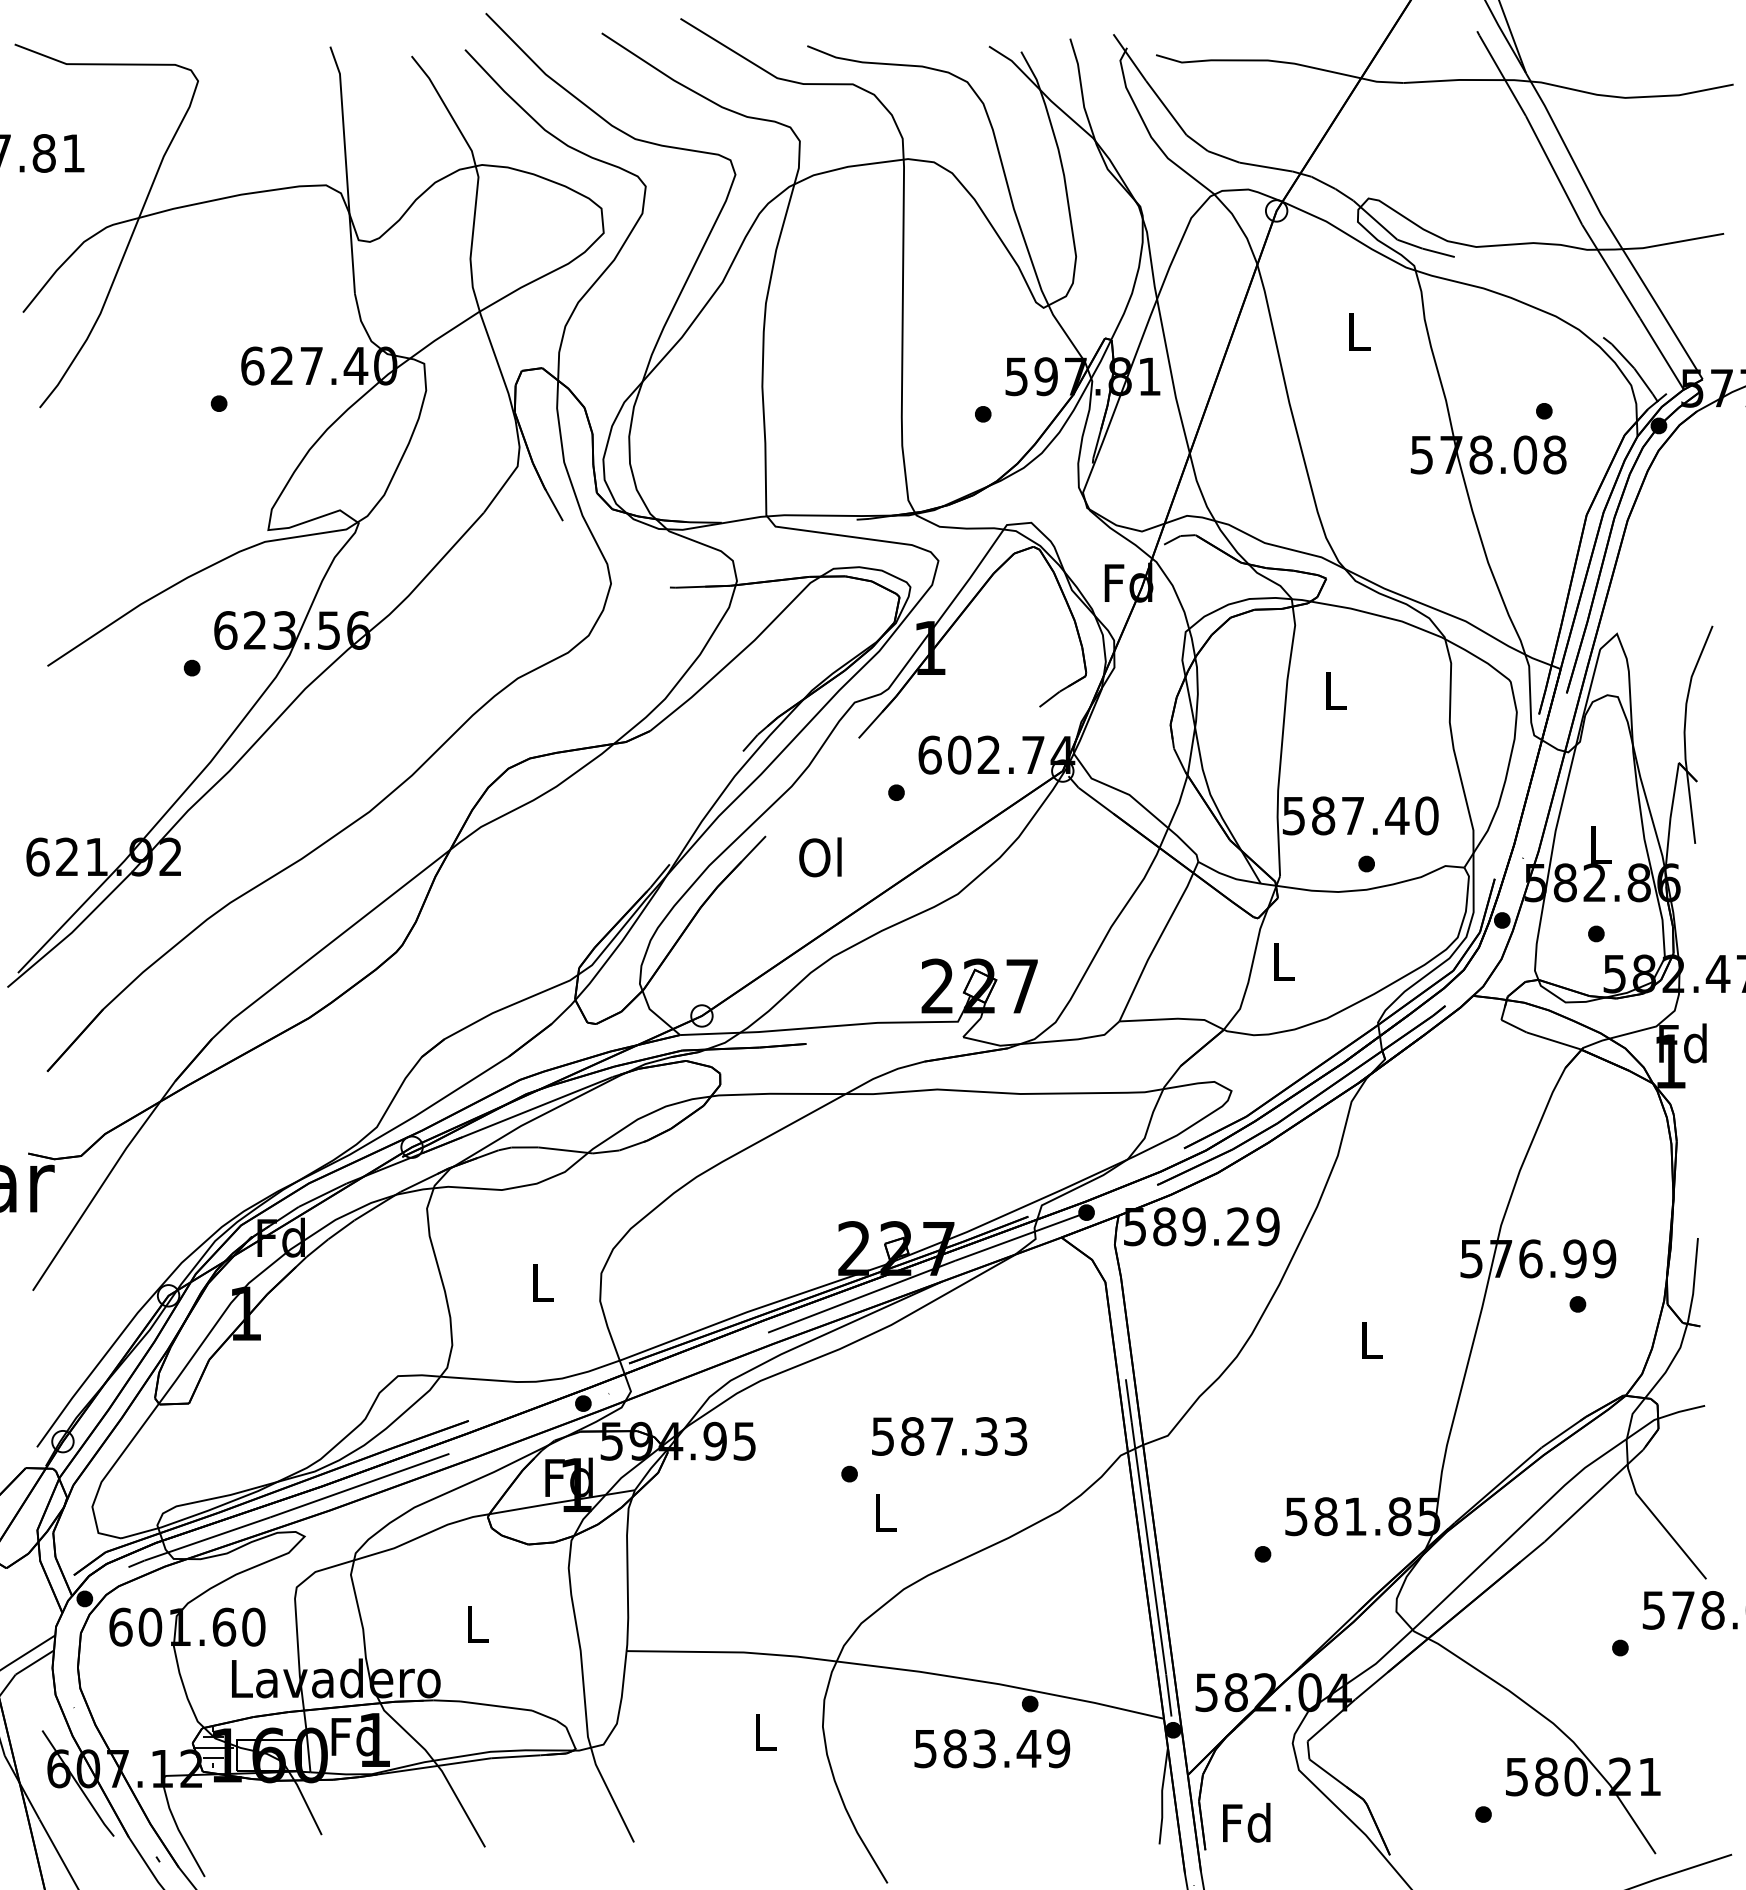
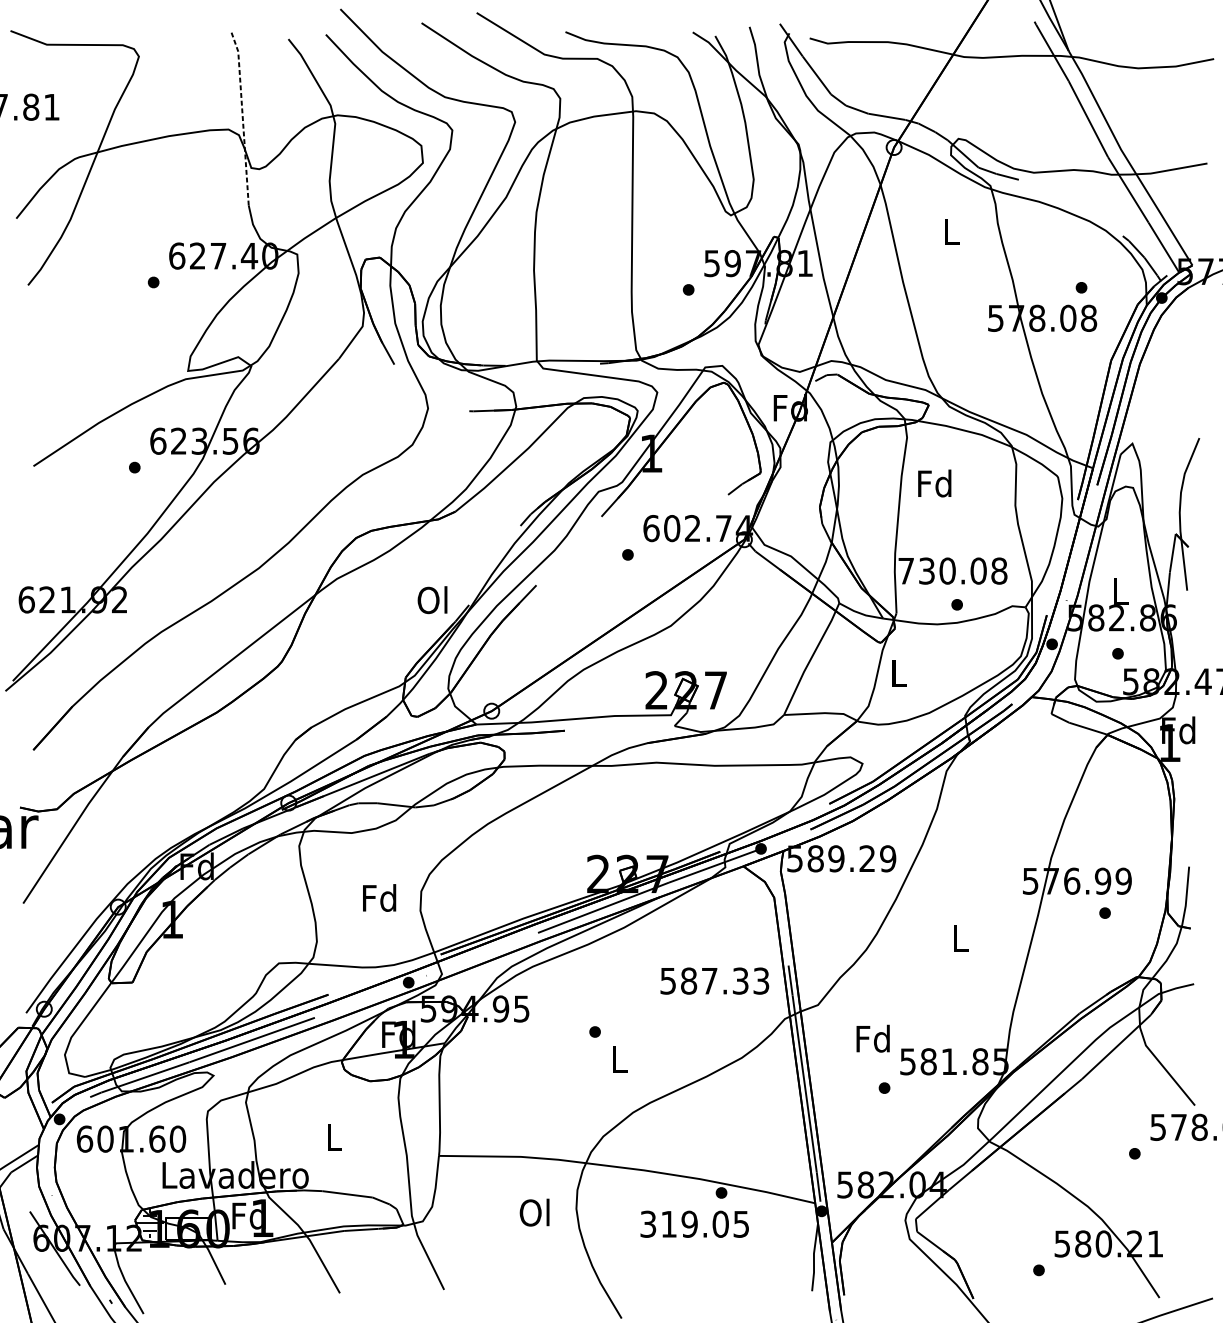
line: (346, 168) -> (242, 117), solid -> dashed
text: (1334, 690) -> (934, 483), L -> Fd
text: (1360, 815) -> (952, 570), 587.40 -> 730.08
text: (820, 857) -> (432, 600), moved
text: (541, 1282) -> (379, 897), L -> Fd
text: (949, 1436) -> (714, 981), moved
text: (763, 1732) -> (534, 1212), L -> Ol
text: (992, 1748) -> (695, 1224), 583.49 -> 319.05
text: (1246, 1822) -> (873, 1038), moved

